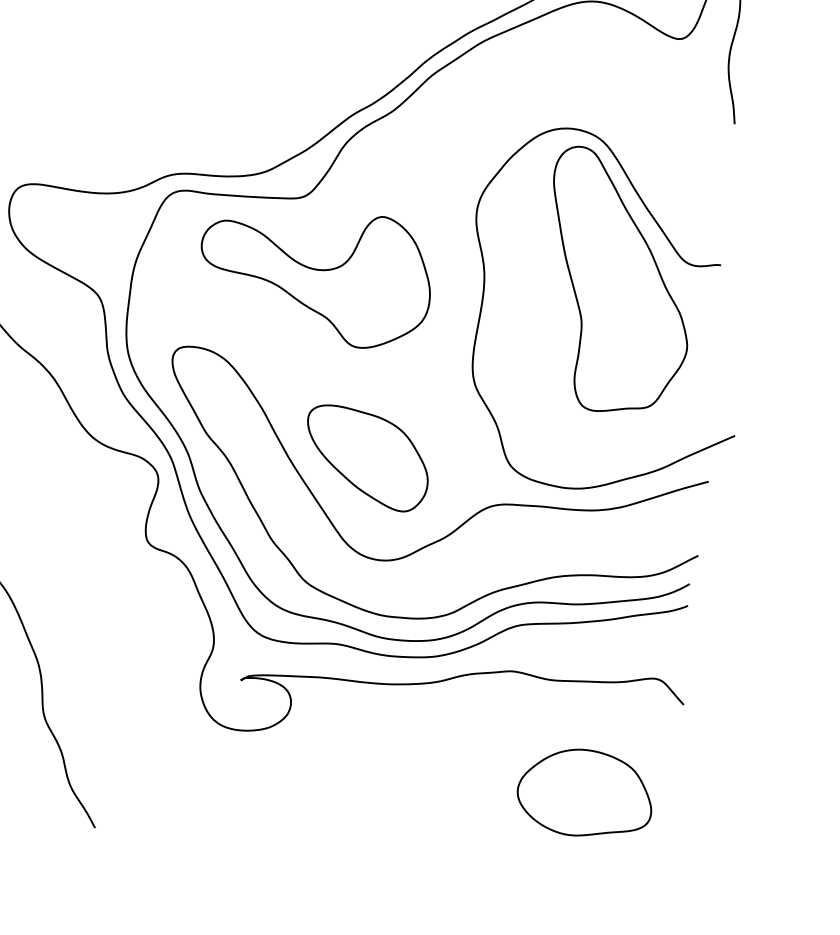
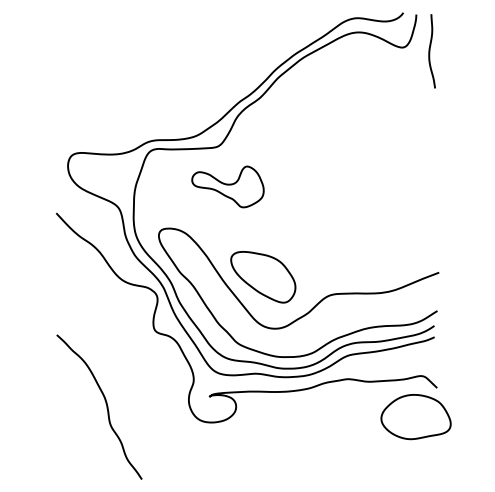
part: (314, 276) -> (227, 186), size x0.6
part: (606, 311) -> (378, 190), removed
part: (584, 794) -> (415, 417), moved

